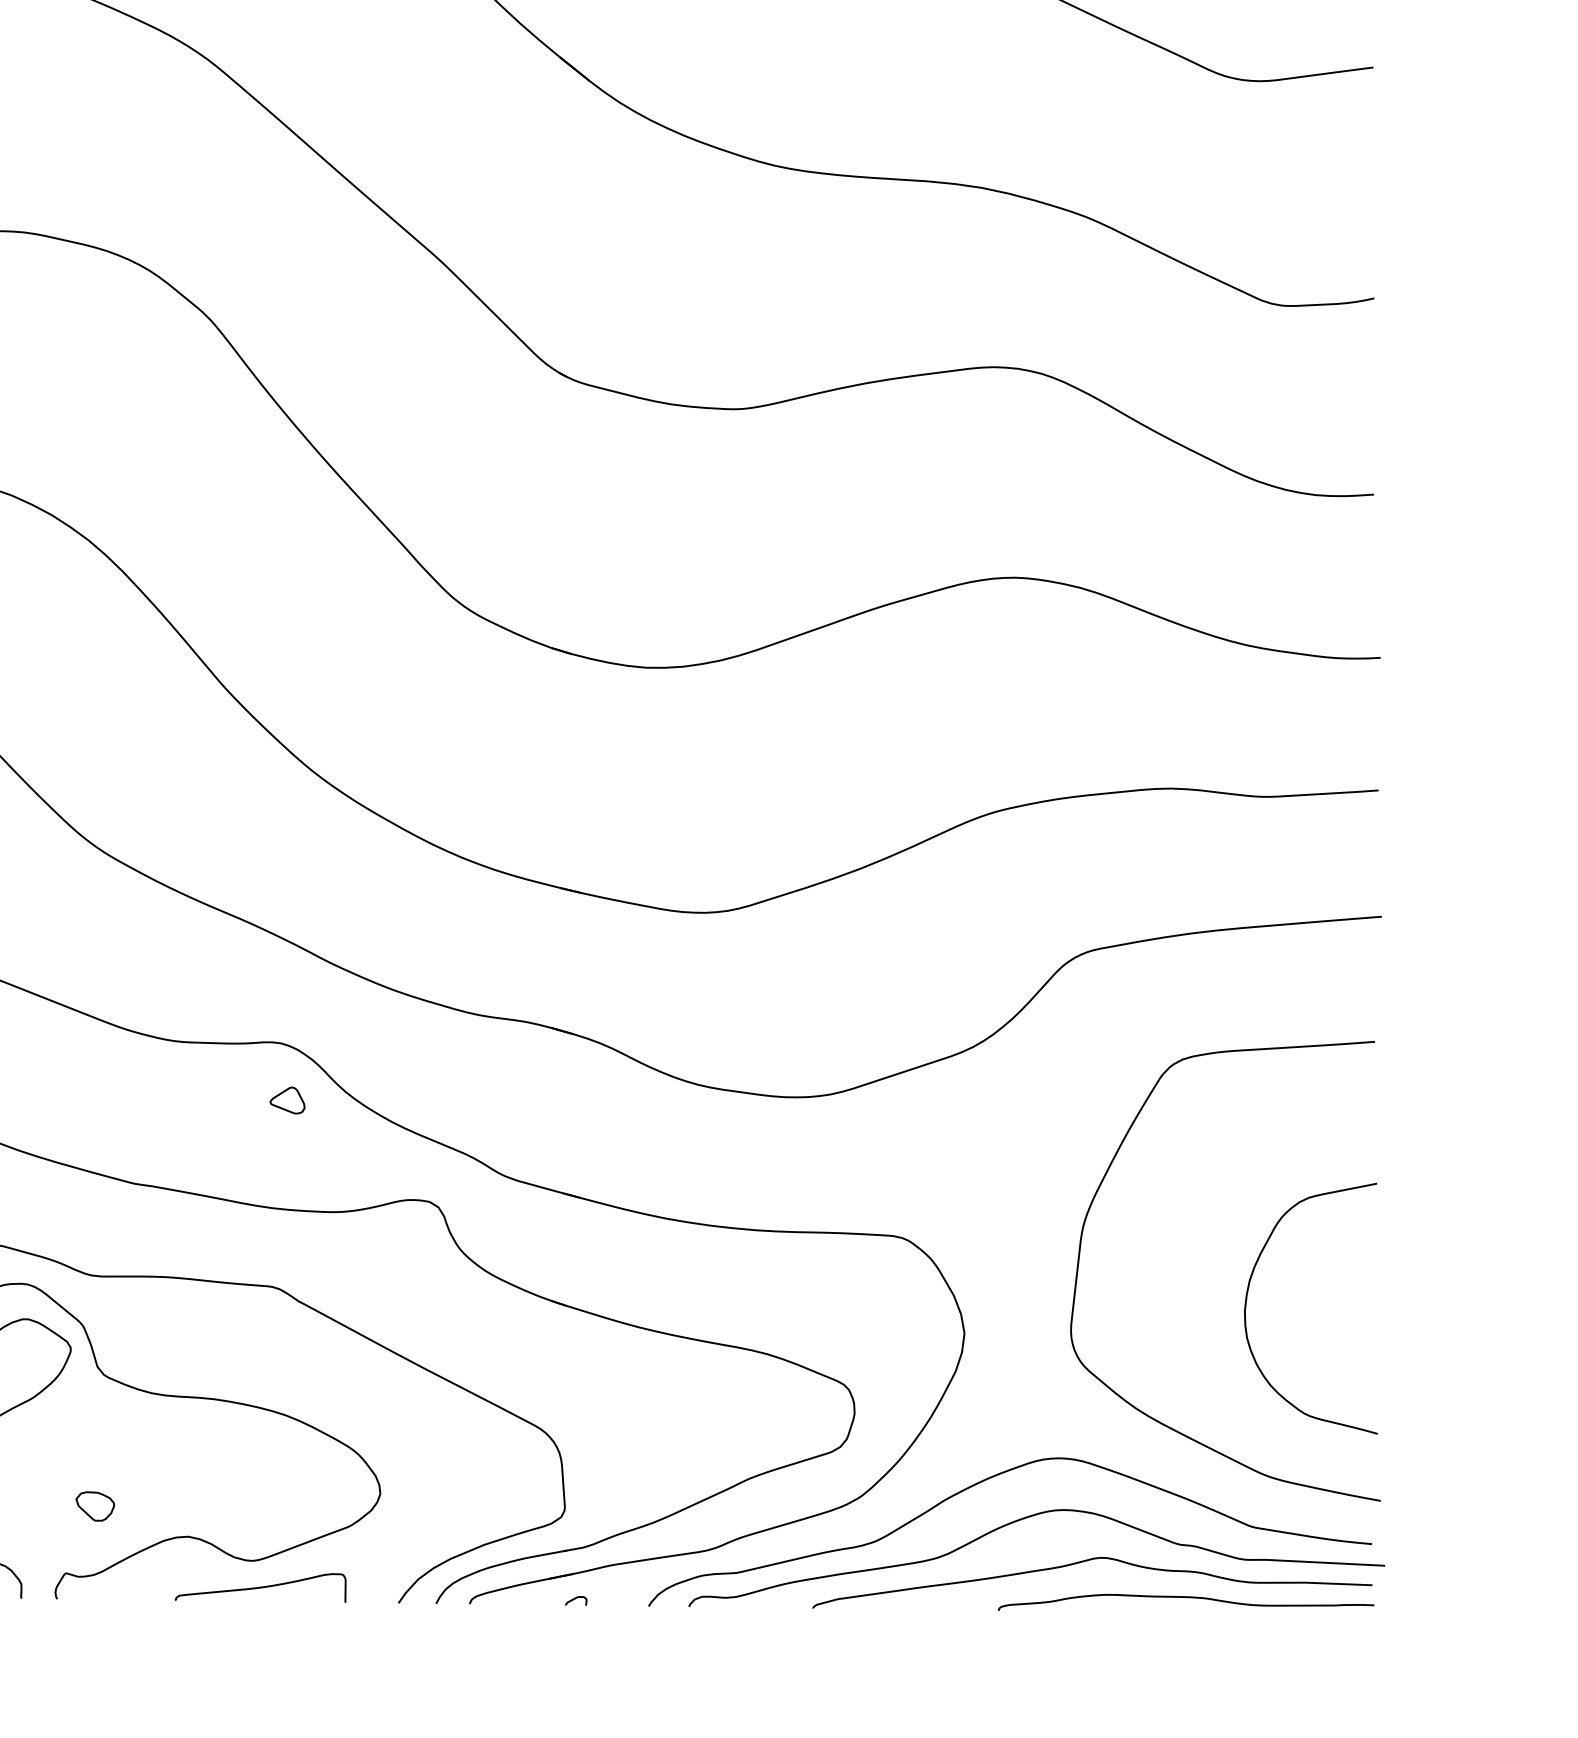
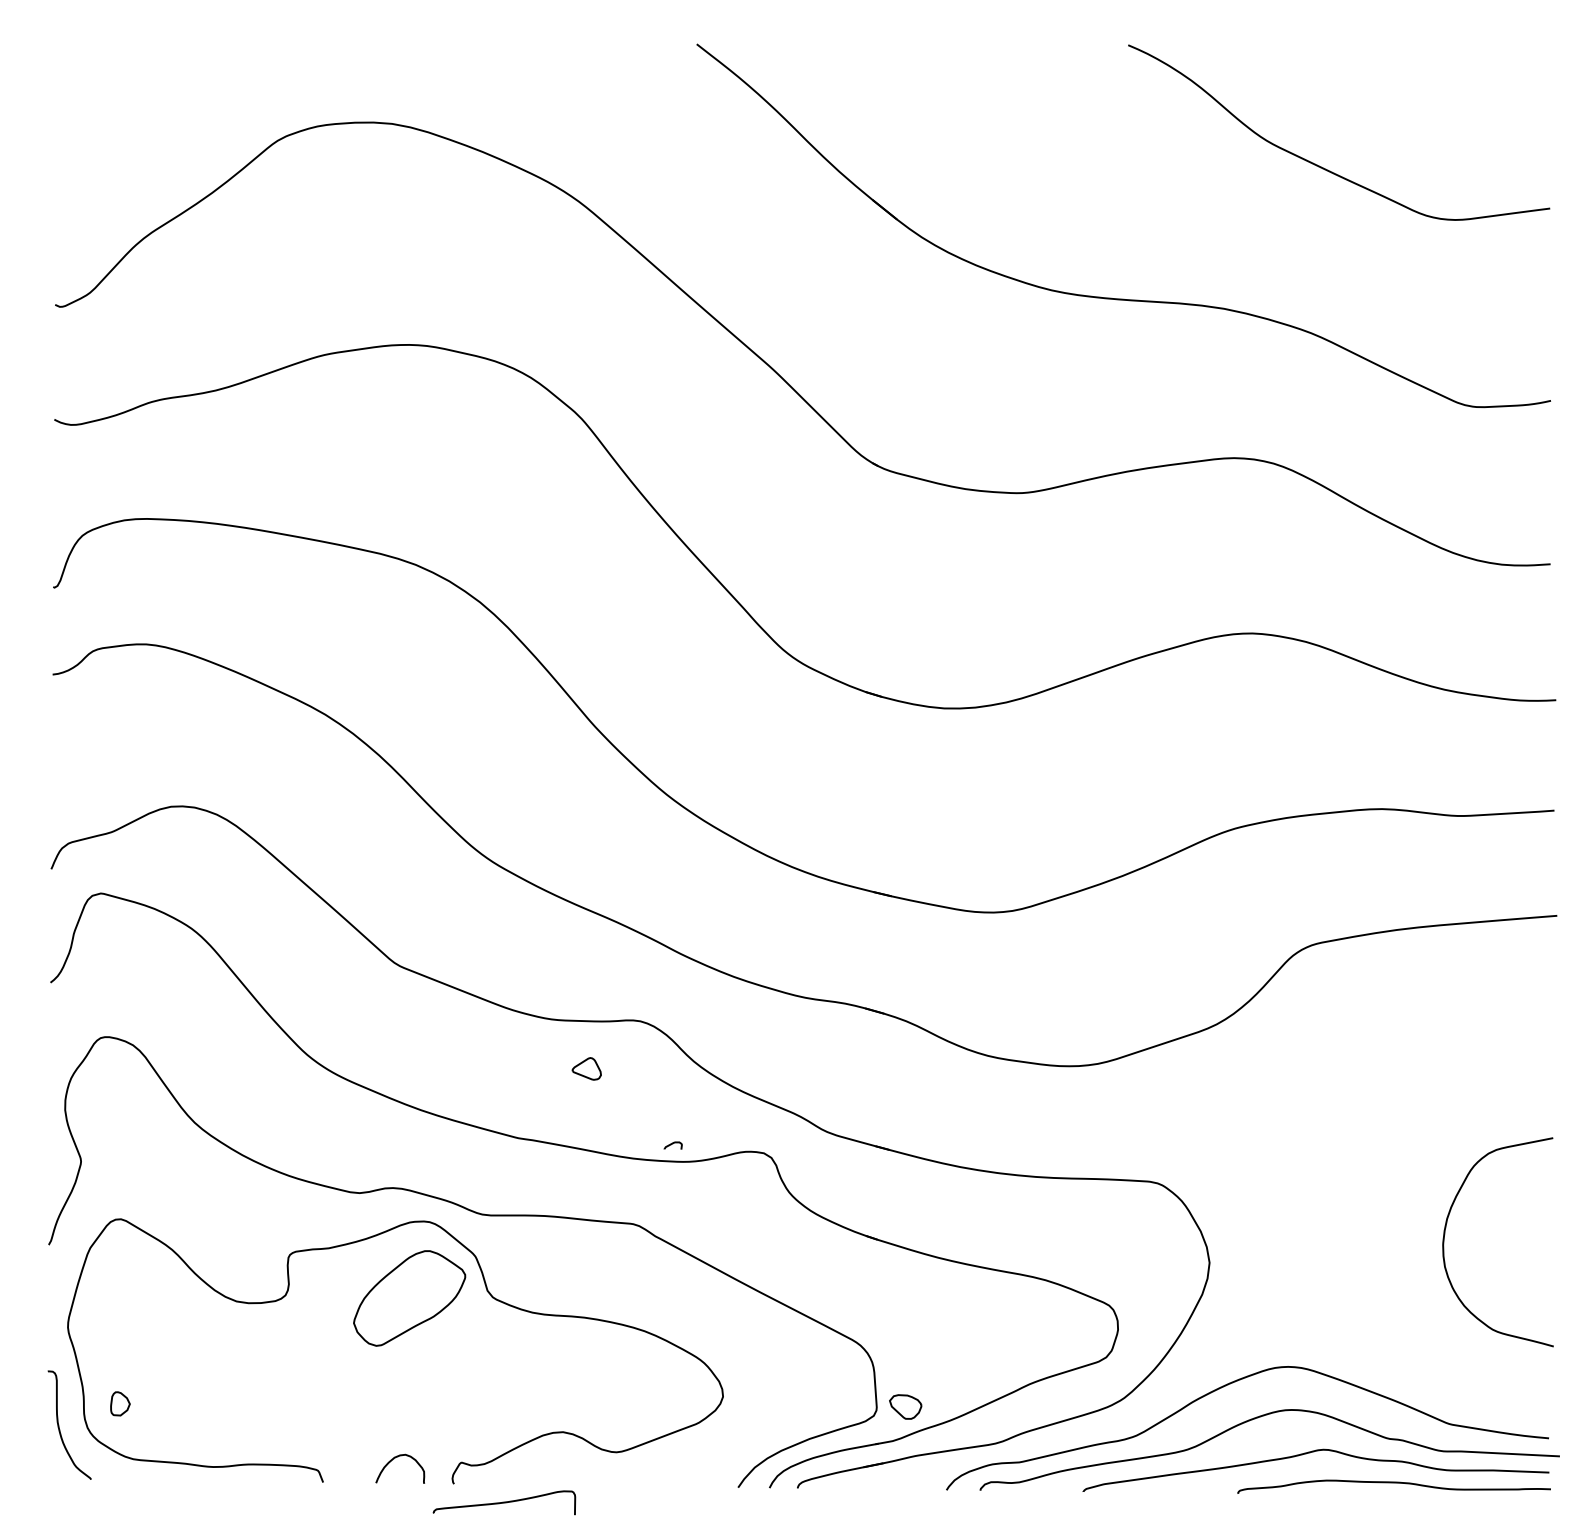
part: (287, 1100) -> (586, 1068), moved
curve: (1080, 1253) -> (1306, 1196), removed
part: (95, 1505) -> (905, 1406), moved
curve: (260, 1587) -> (504, 1502), moved
curve: (575, 1599) -> (672, 1144), moved

